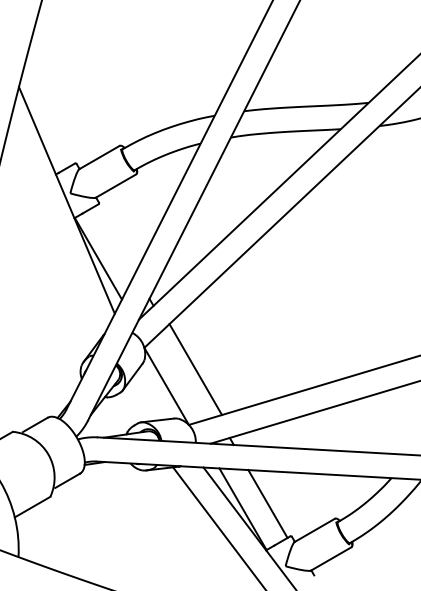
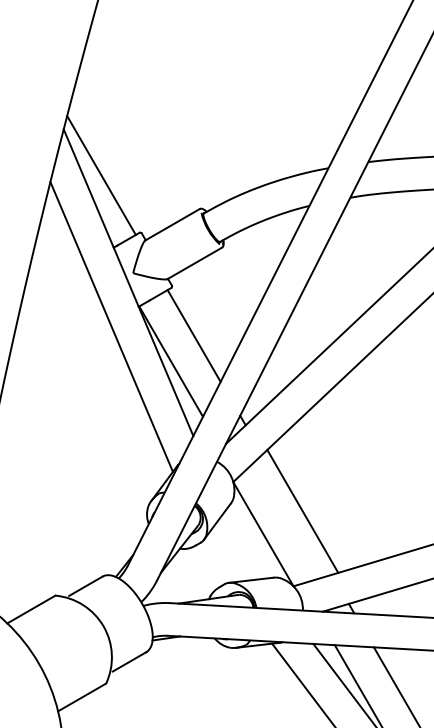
line: (46, 121) -> (100, 175), added
line: (54, 232) -> (111, 326), added
line: (115, 239) -> (194, 335), added

